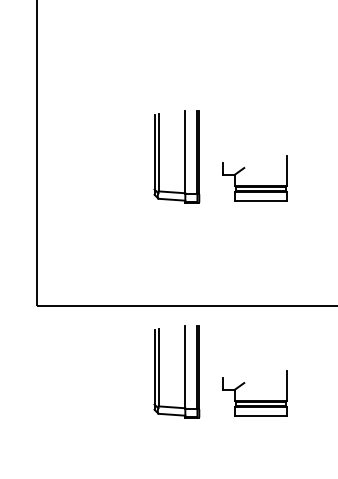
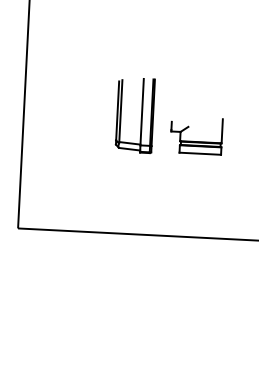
part: (222, 377) -> (162, 292), removed

